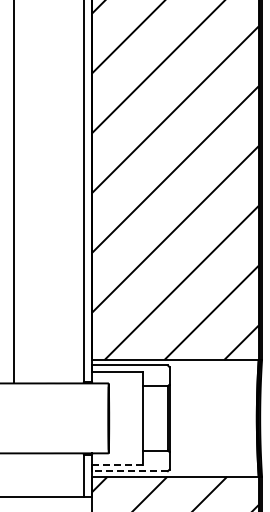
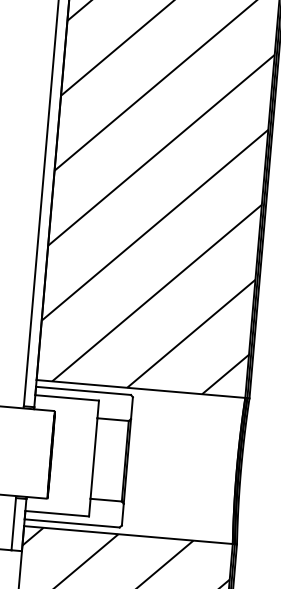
line: (118, 464) -> (58, 513), dashed -> solid
line: (130, 471) -> (72, 523), dashed -> solid

